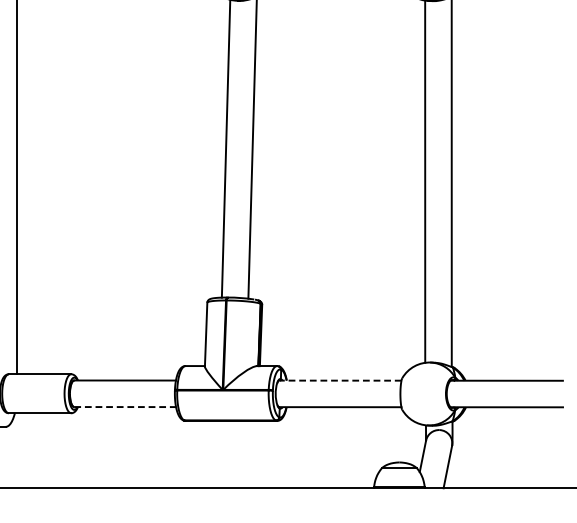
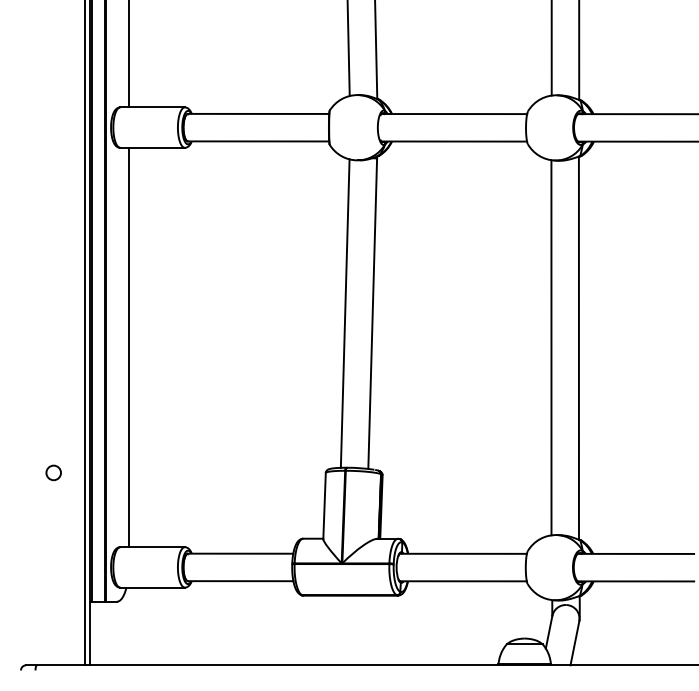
line: (340, 380) -> (463, 553), dashed -> solid
line: (124, 407) -> (240, 581), dashed -> solid

